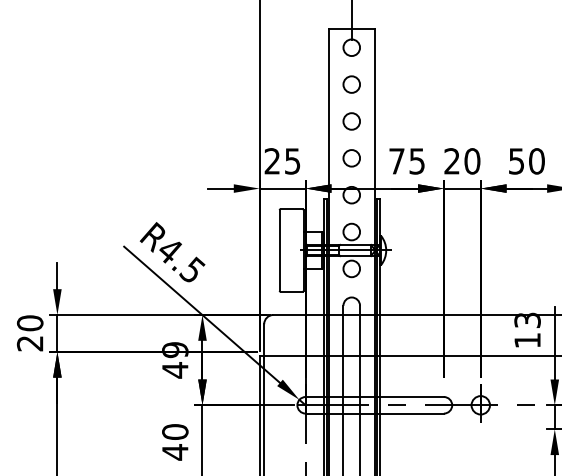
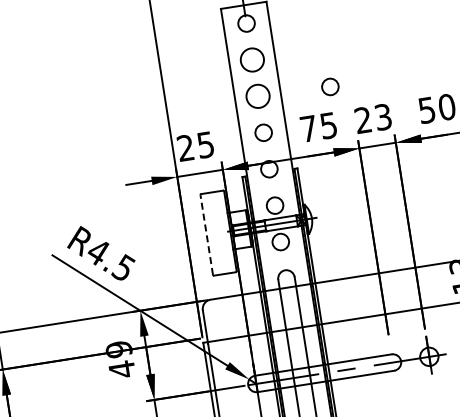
circle: (351, 84) -> (252, 59), size x1.4
circle: (351, 121) -> (257, 96), size x1.4
circle: (424, 123) -> (330, 87), added
text: (472, 161) -> (383, 117), 20 -> 23
line: (279, 249) -> (206, 234), solid -> dashed

